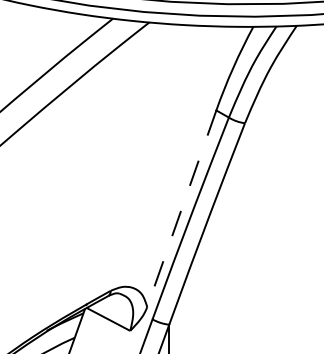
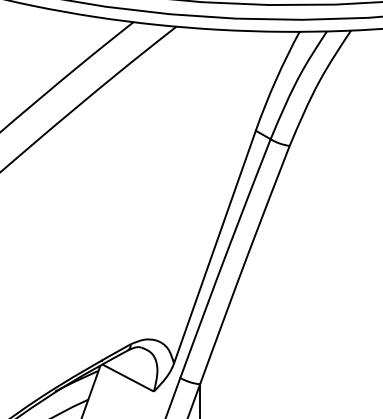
line: (181, 209) -> (214, 247), dashed -> solid

